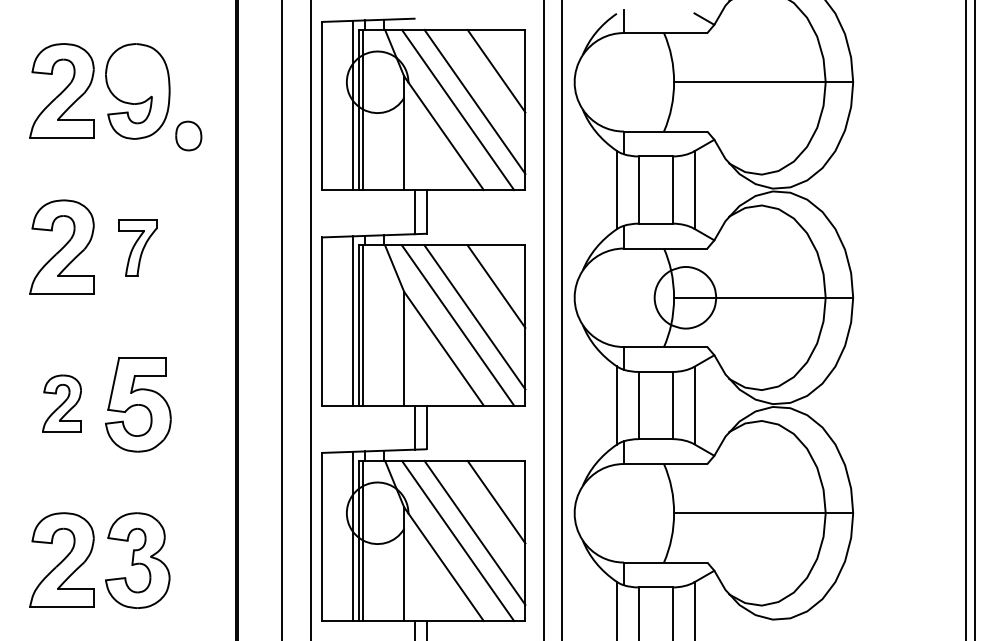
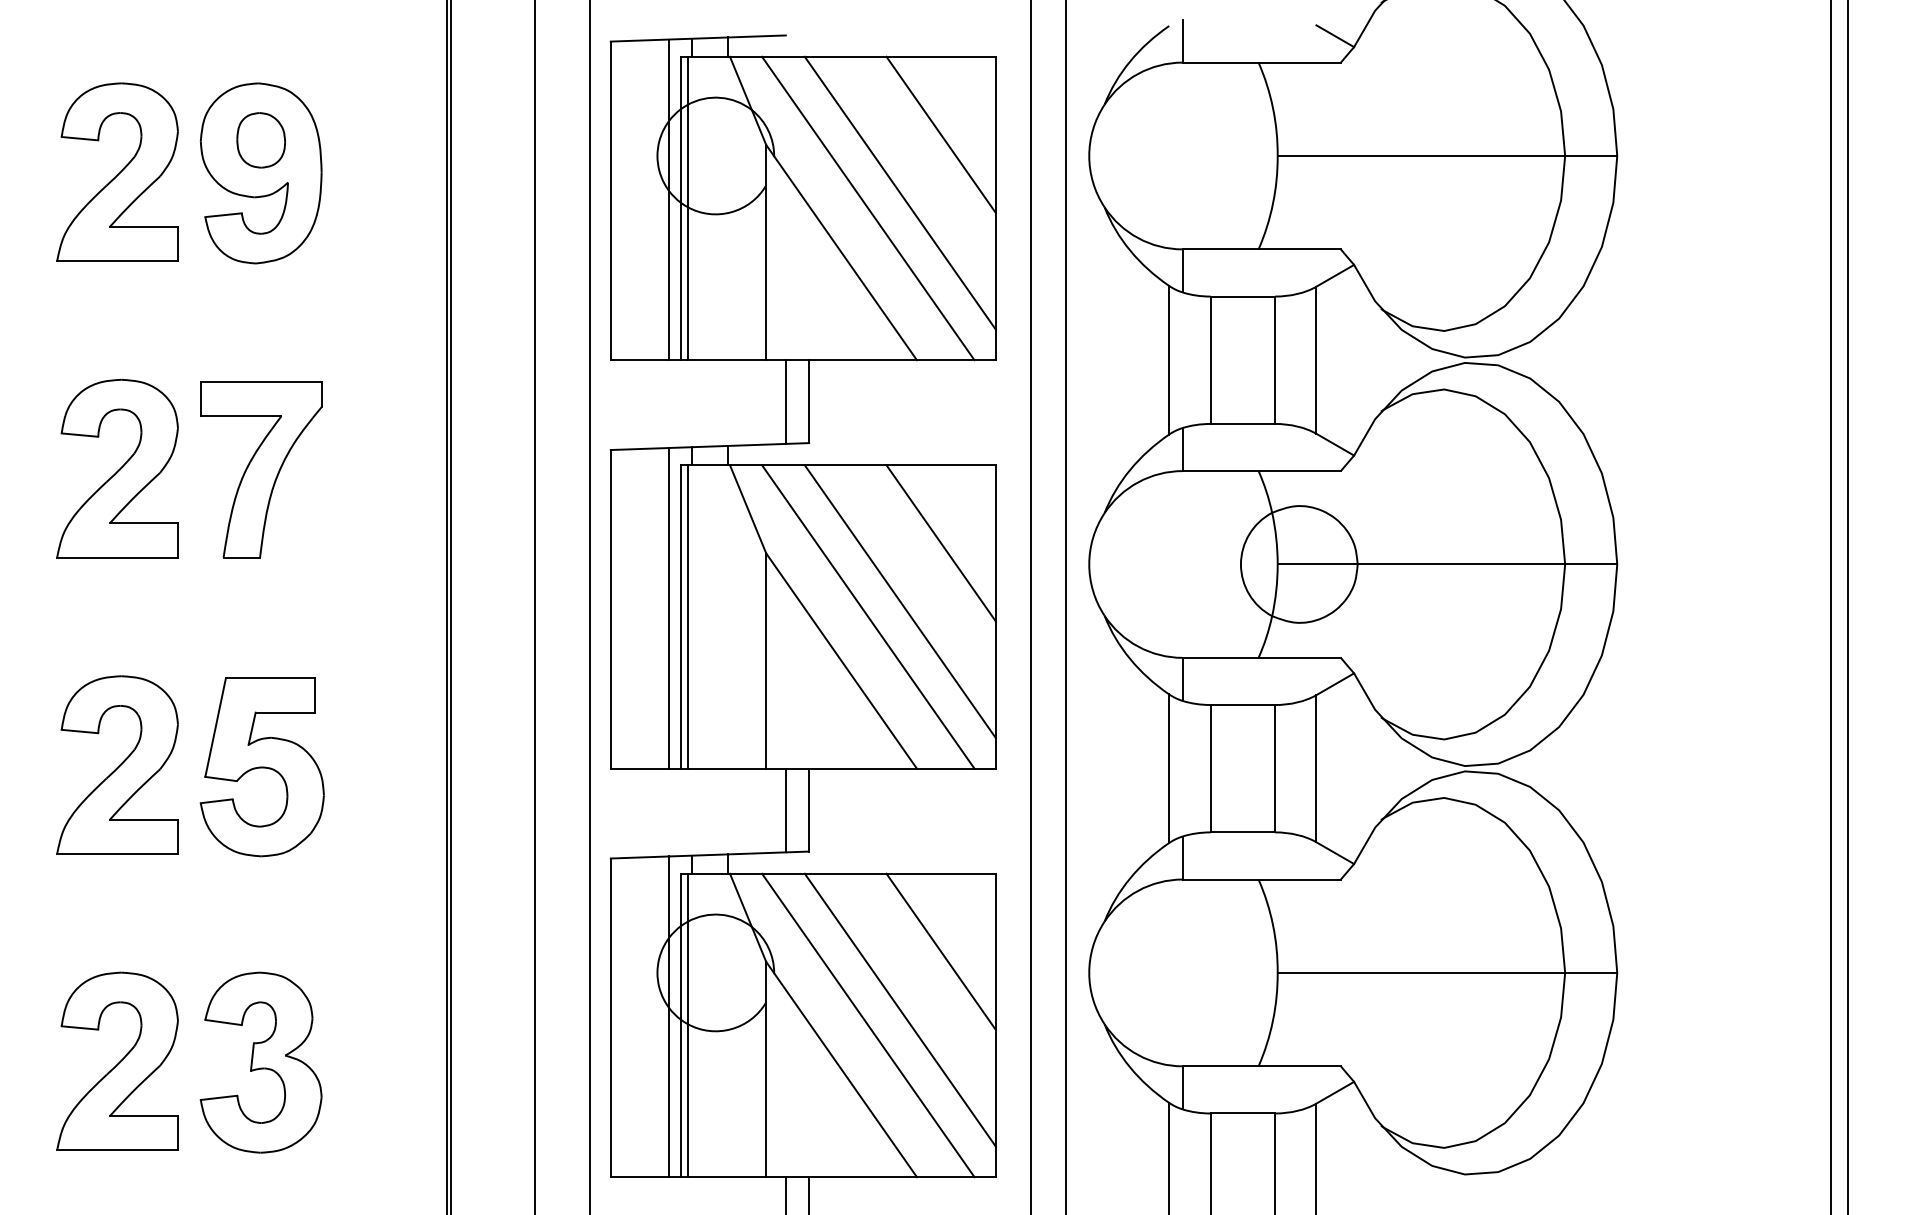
part: (188, 135) -> (260, 139), moved
part: (137, 247) -> (260, 469), size x1.67
part: (61, 403) -> (116, 764), size x1.67

